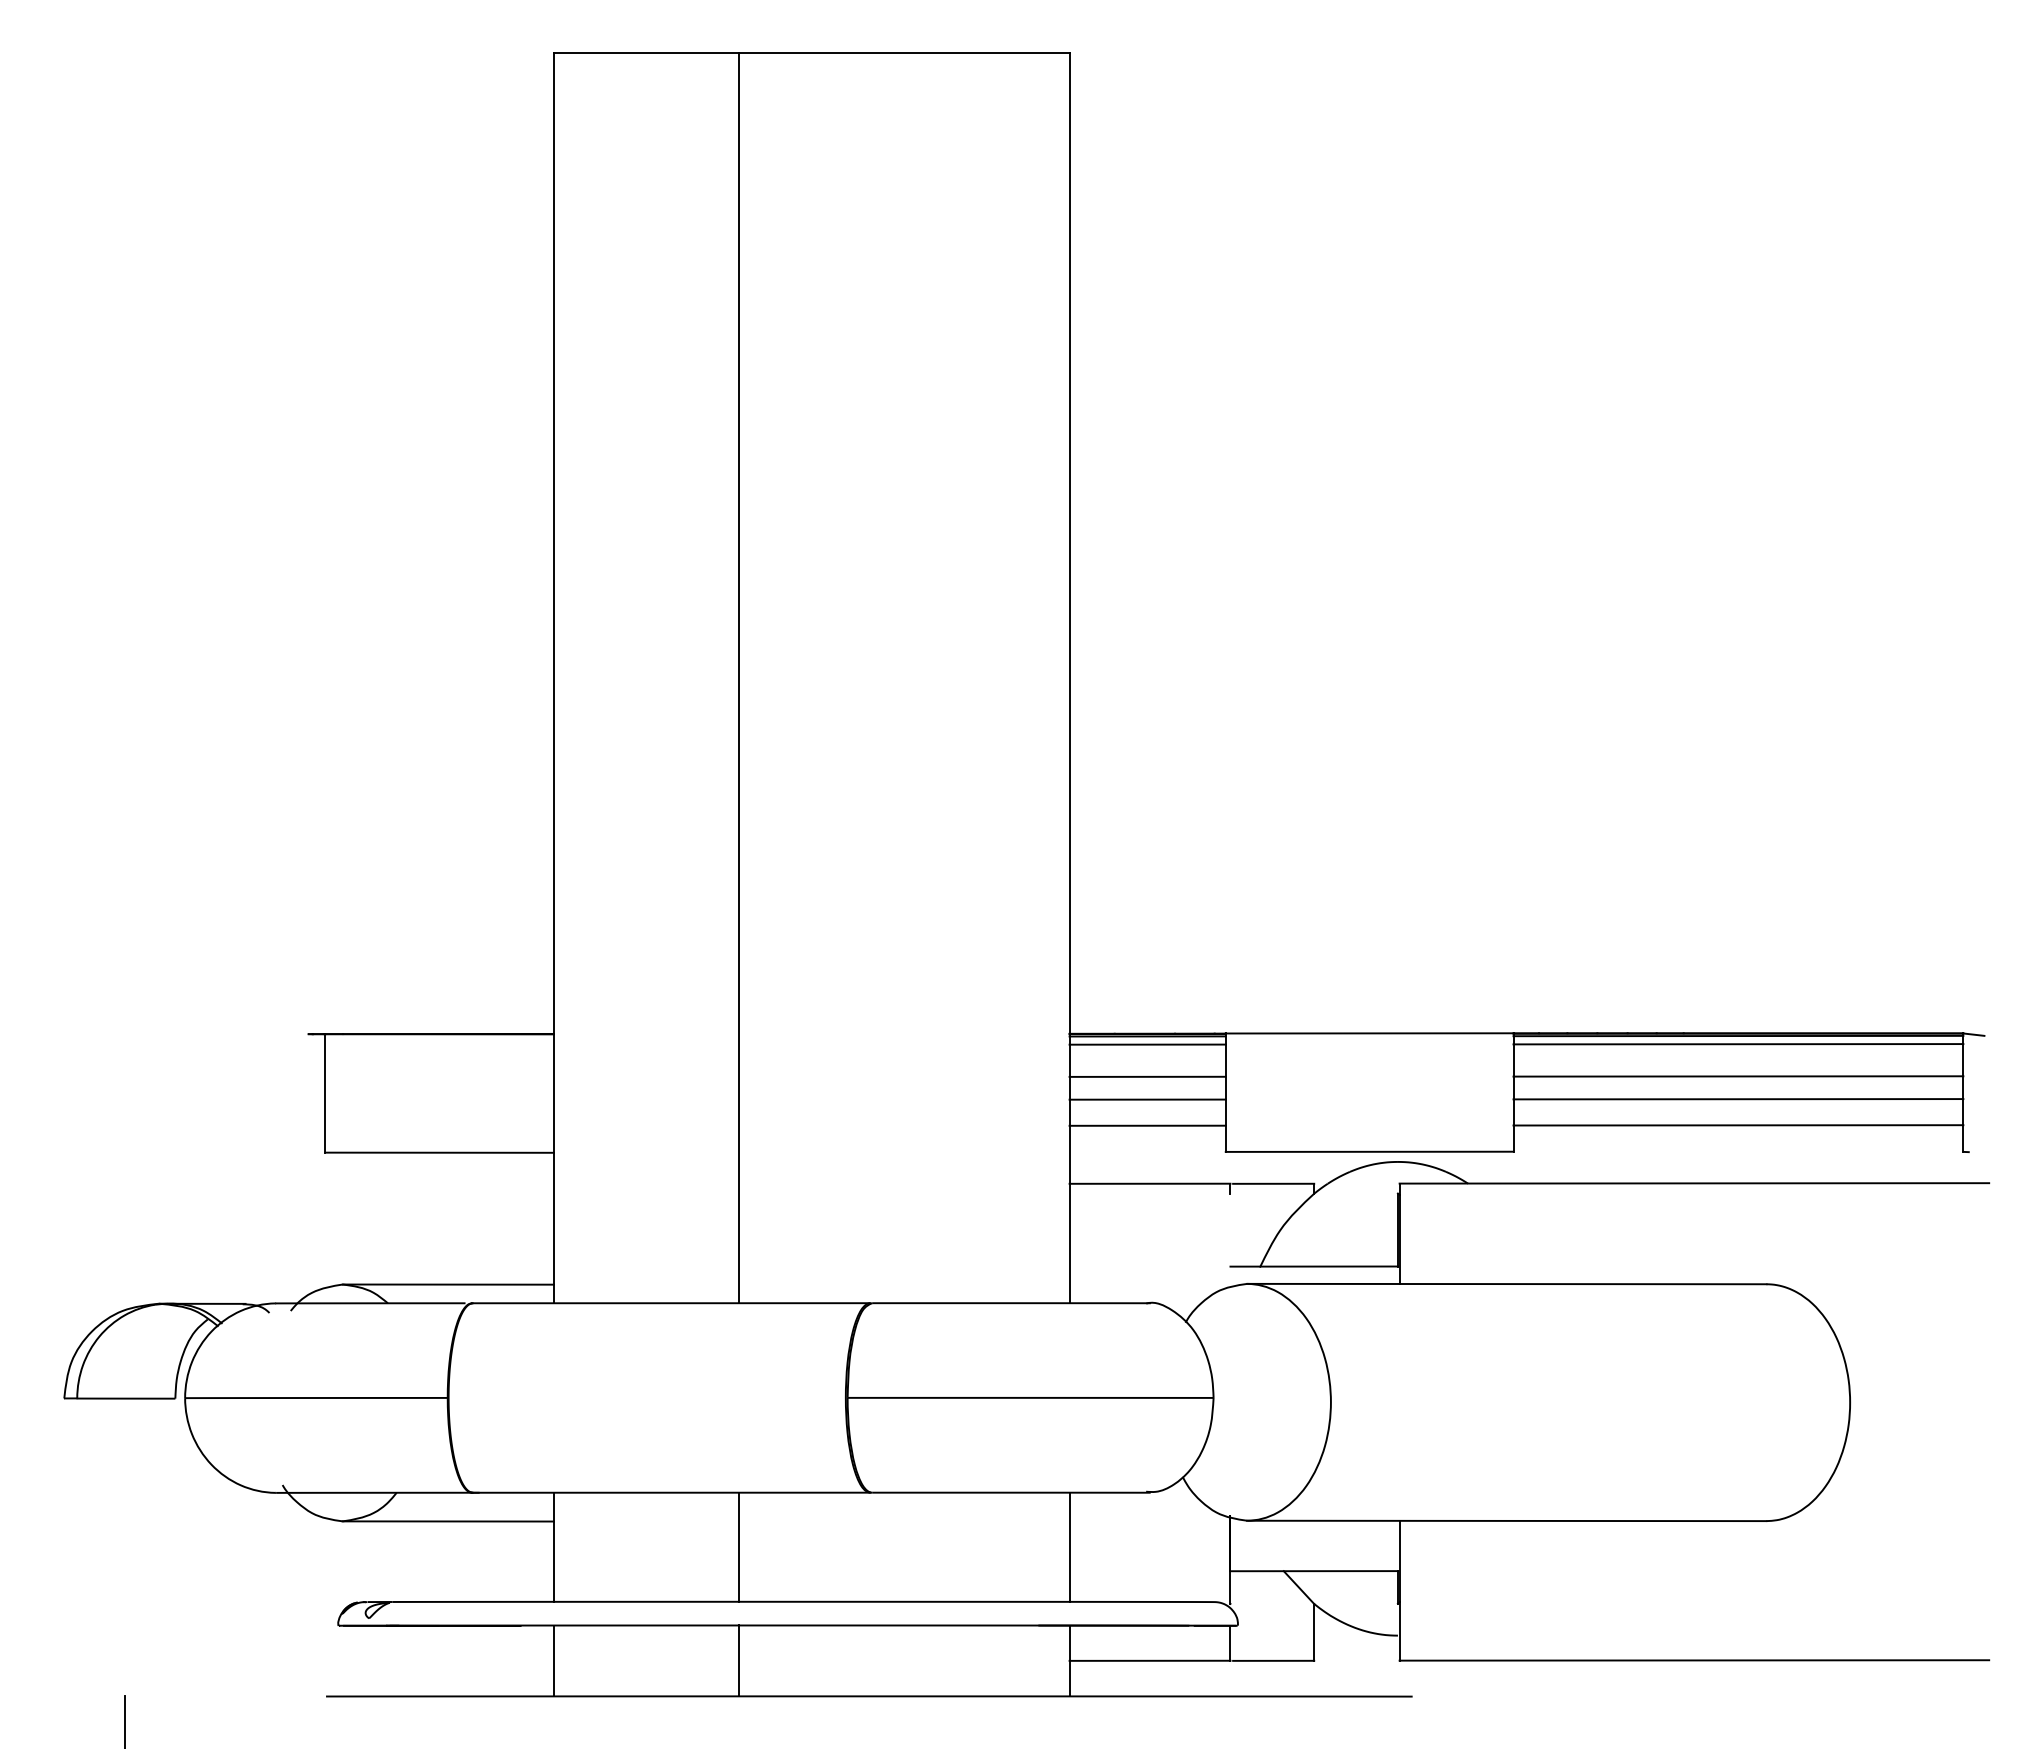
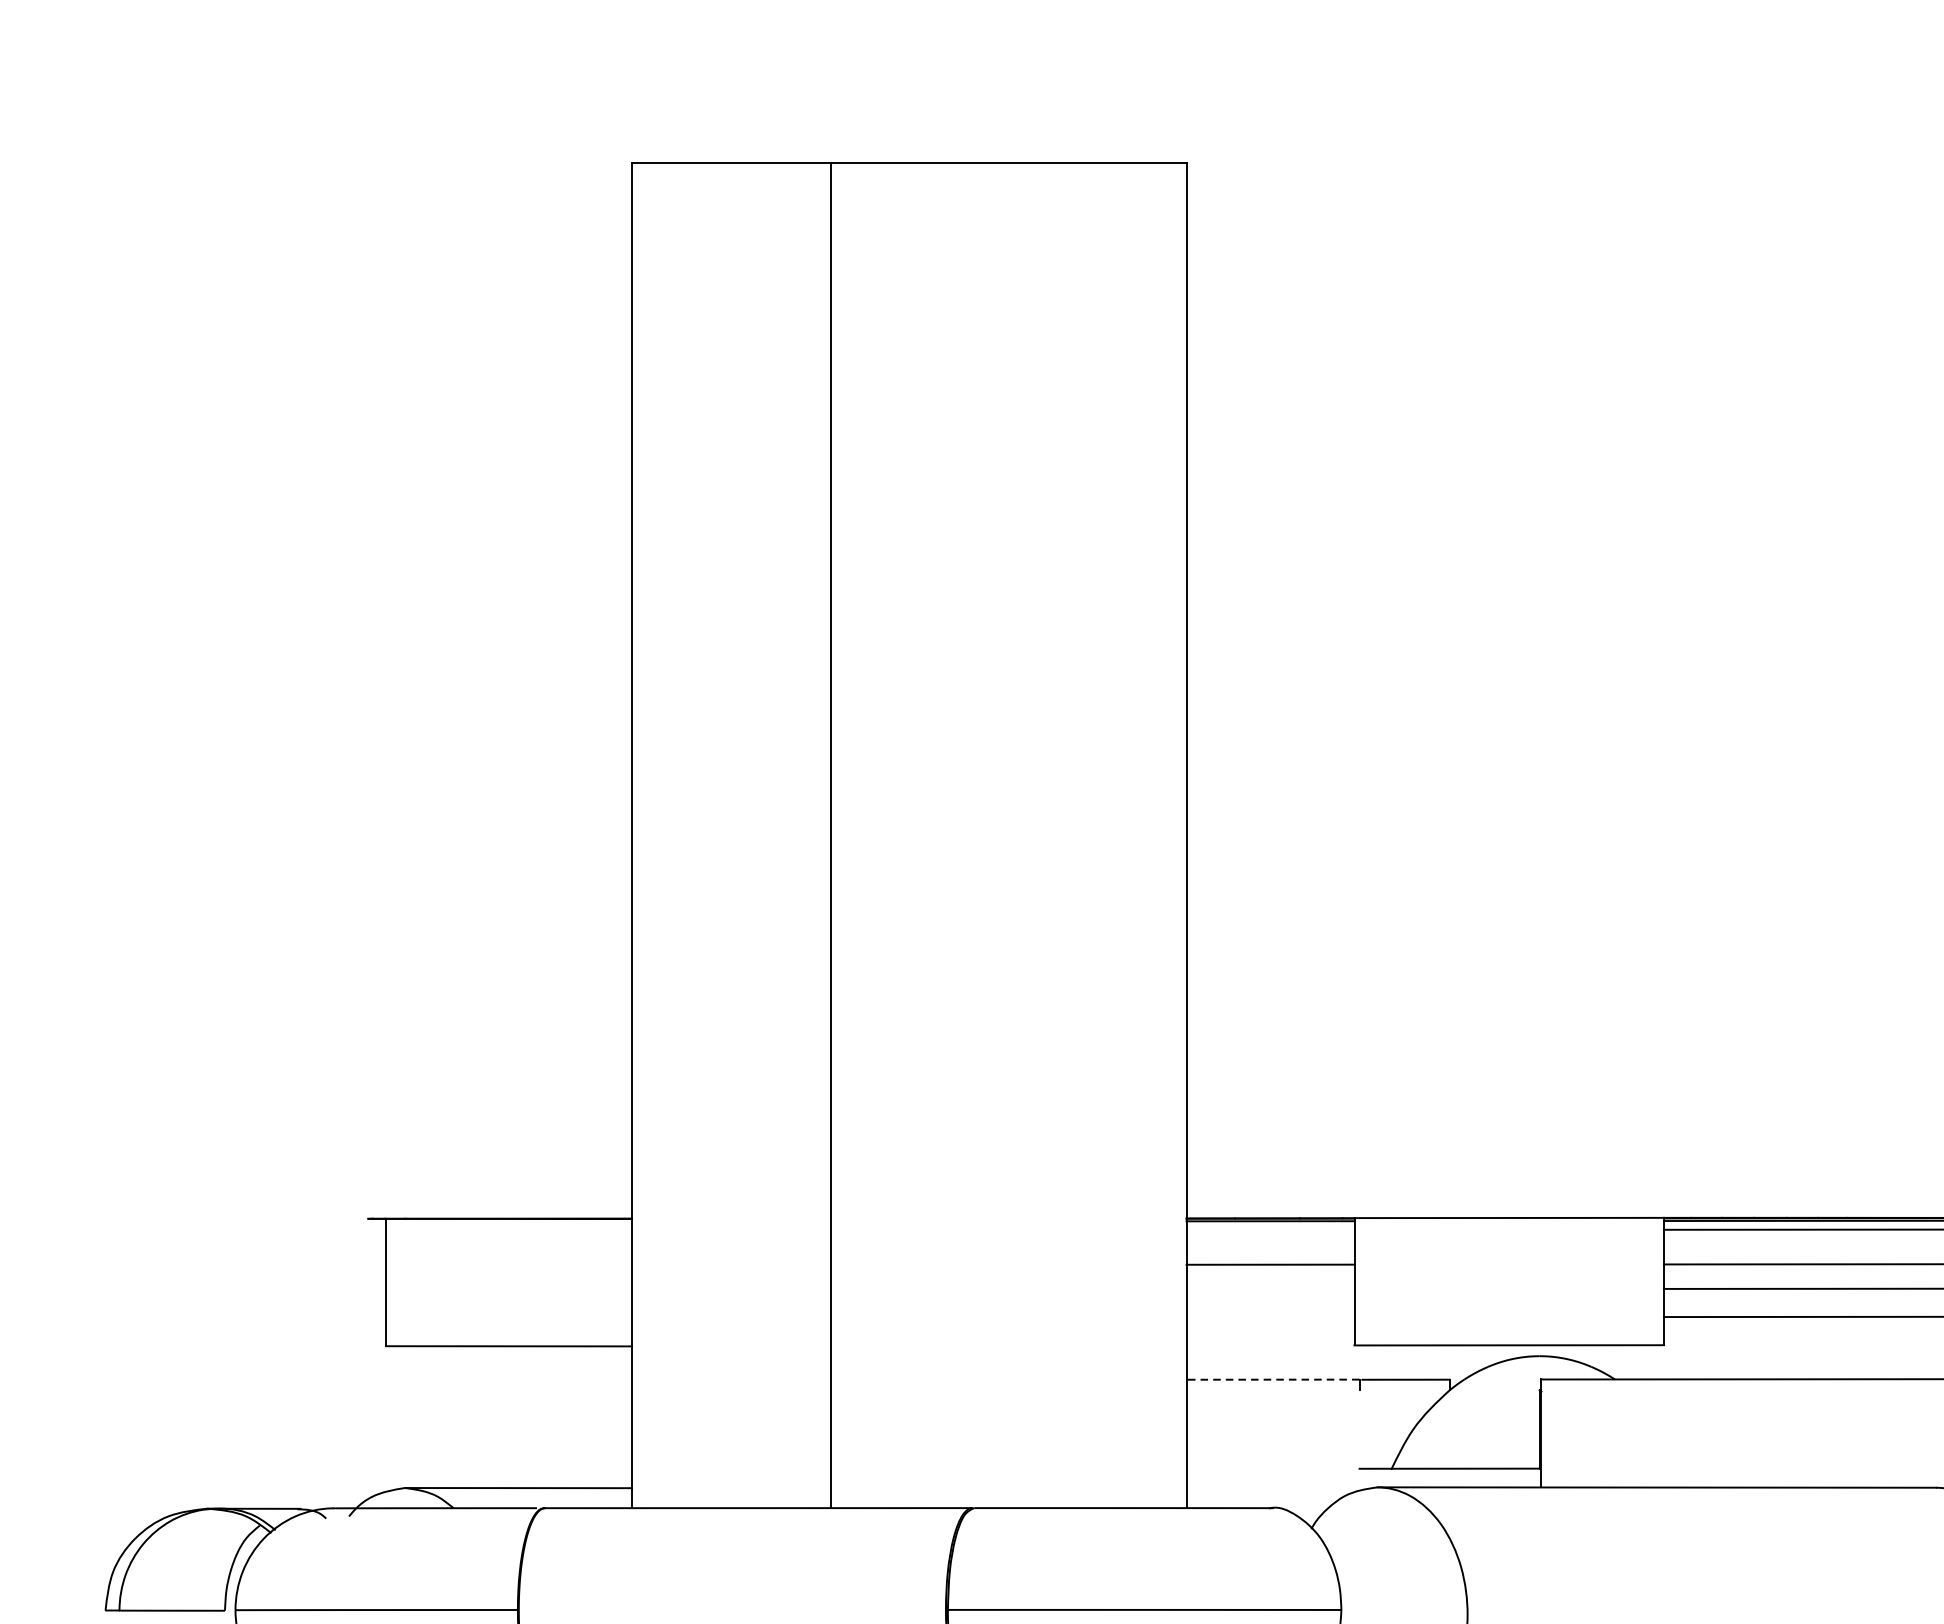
line: (1147, 1044) -> (1270, 1229), removed
line: (1147, 1099) -> (1270, 1289), removed
line: (1147, 1125) -> (1270, 1317), removed
line: (1149, 1183) -> (1272, 1379), solid -> dashed

